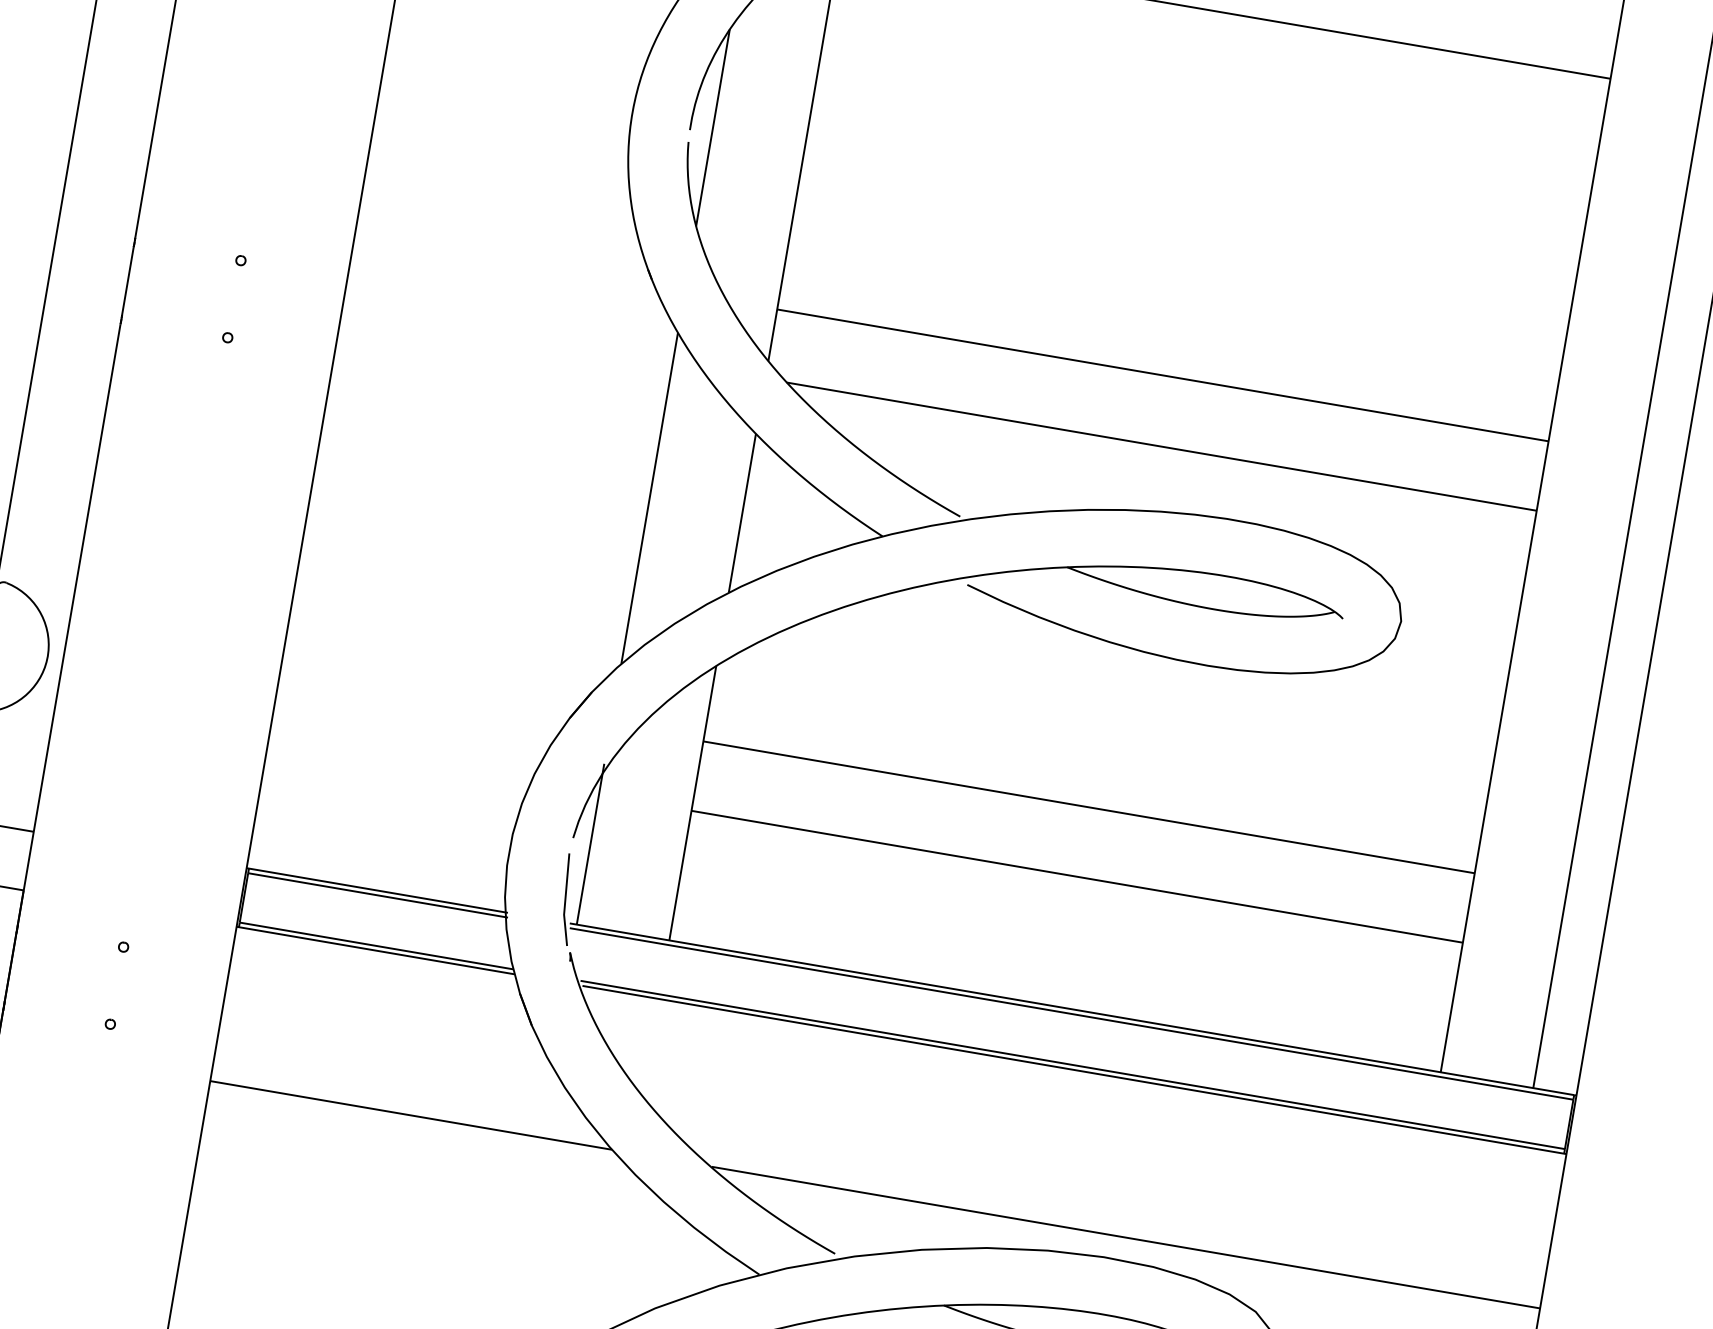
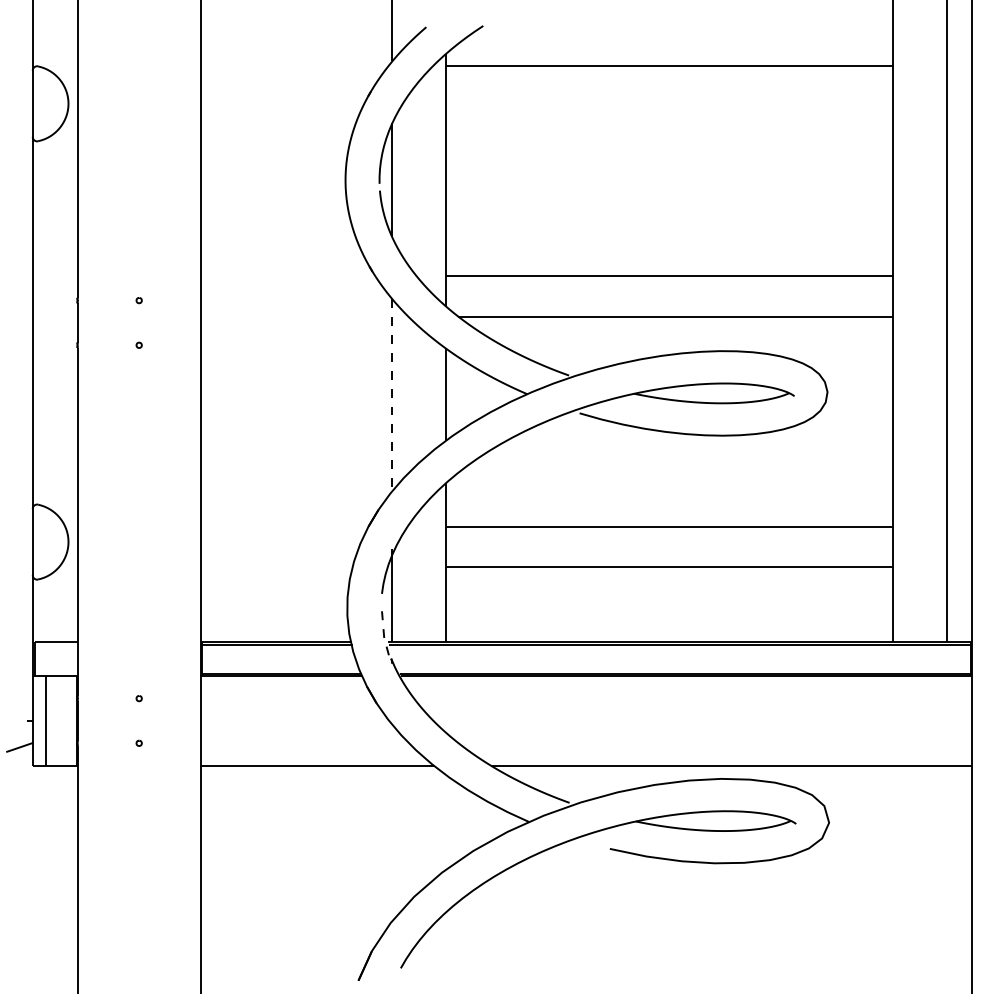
line: (649, 499) -> (392, 395), solid -> dashed
line: (565, 899) -> (383, 629), solid -> dashed

